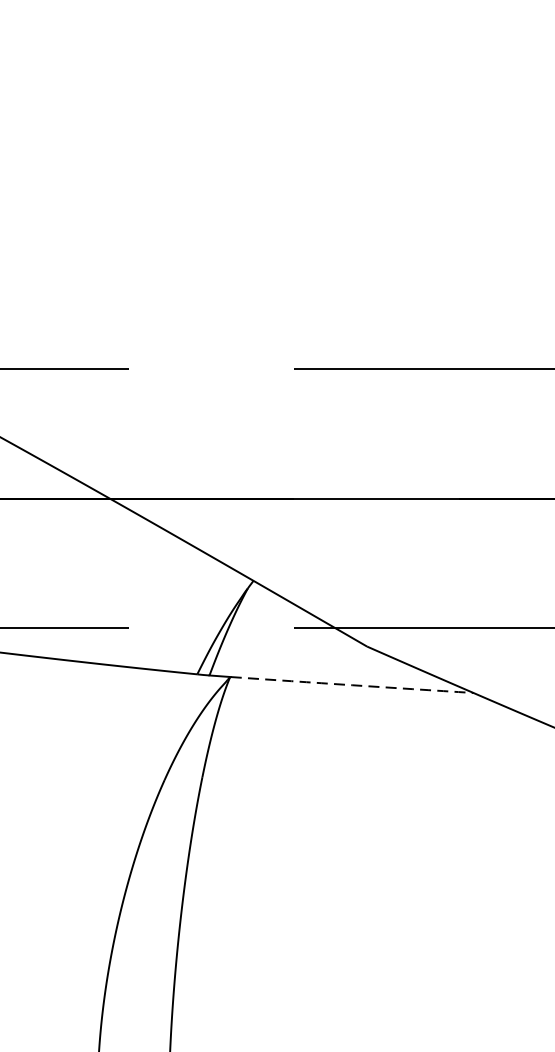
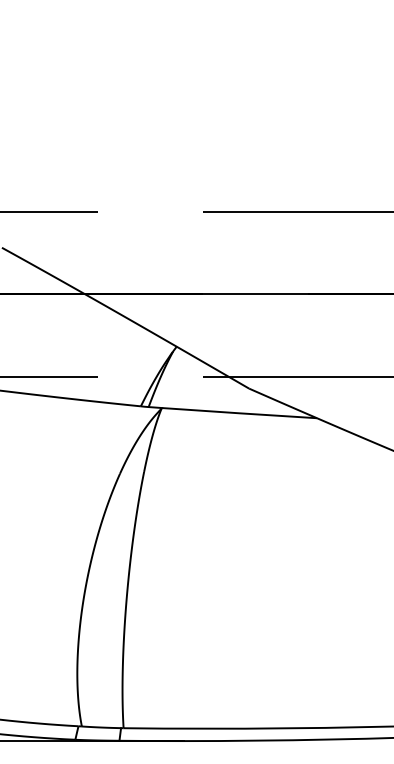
arc: (351, 685) -> (239, 413), dashed -> solid

